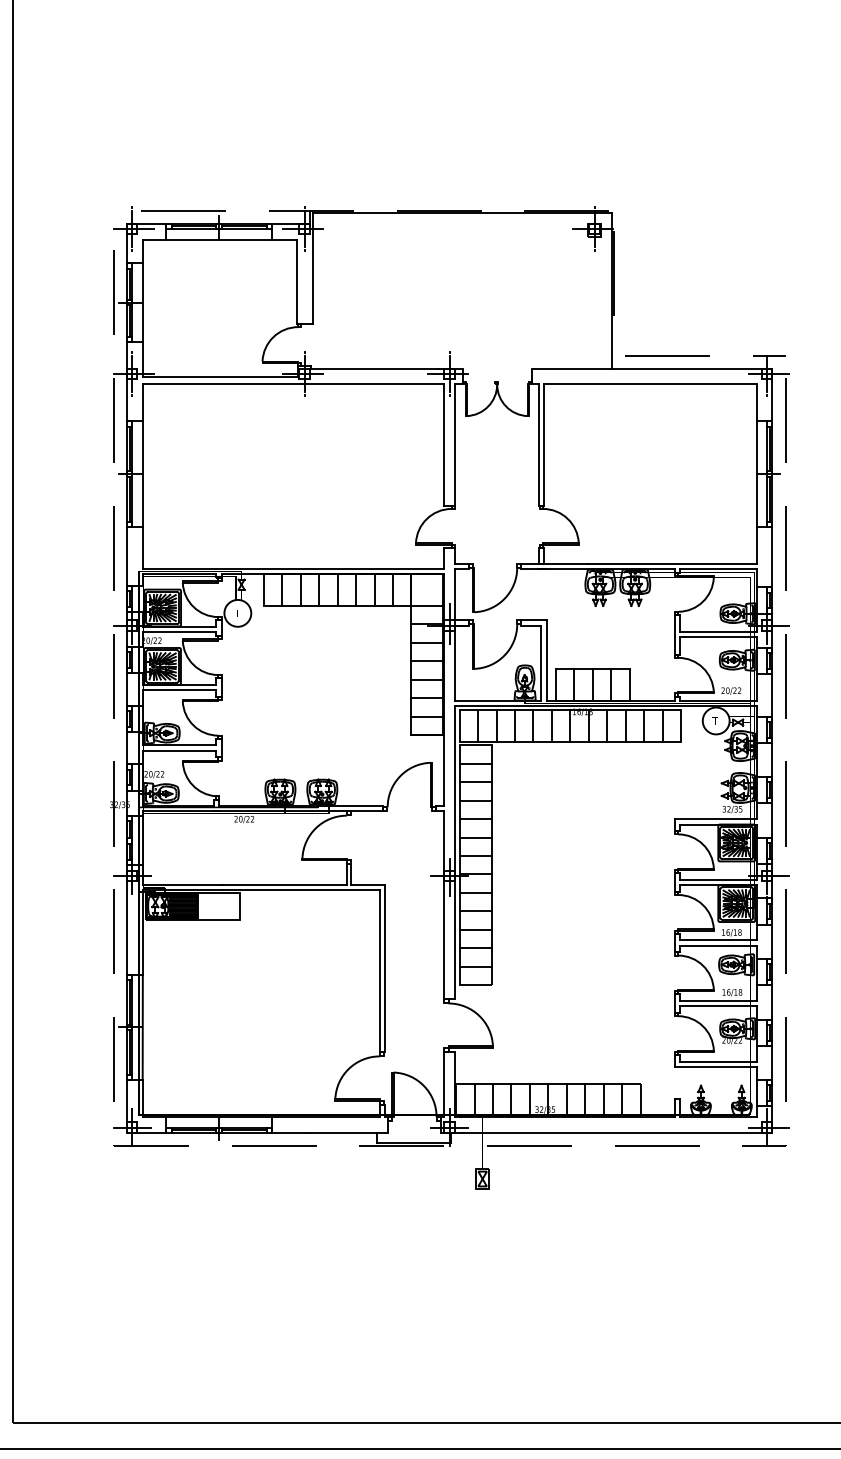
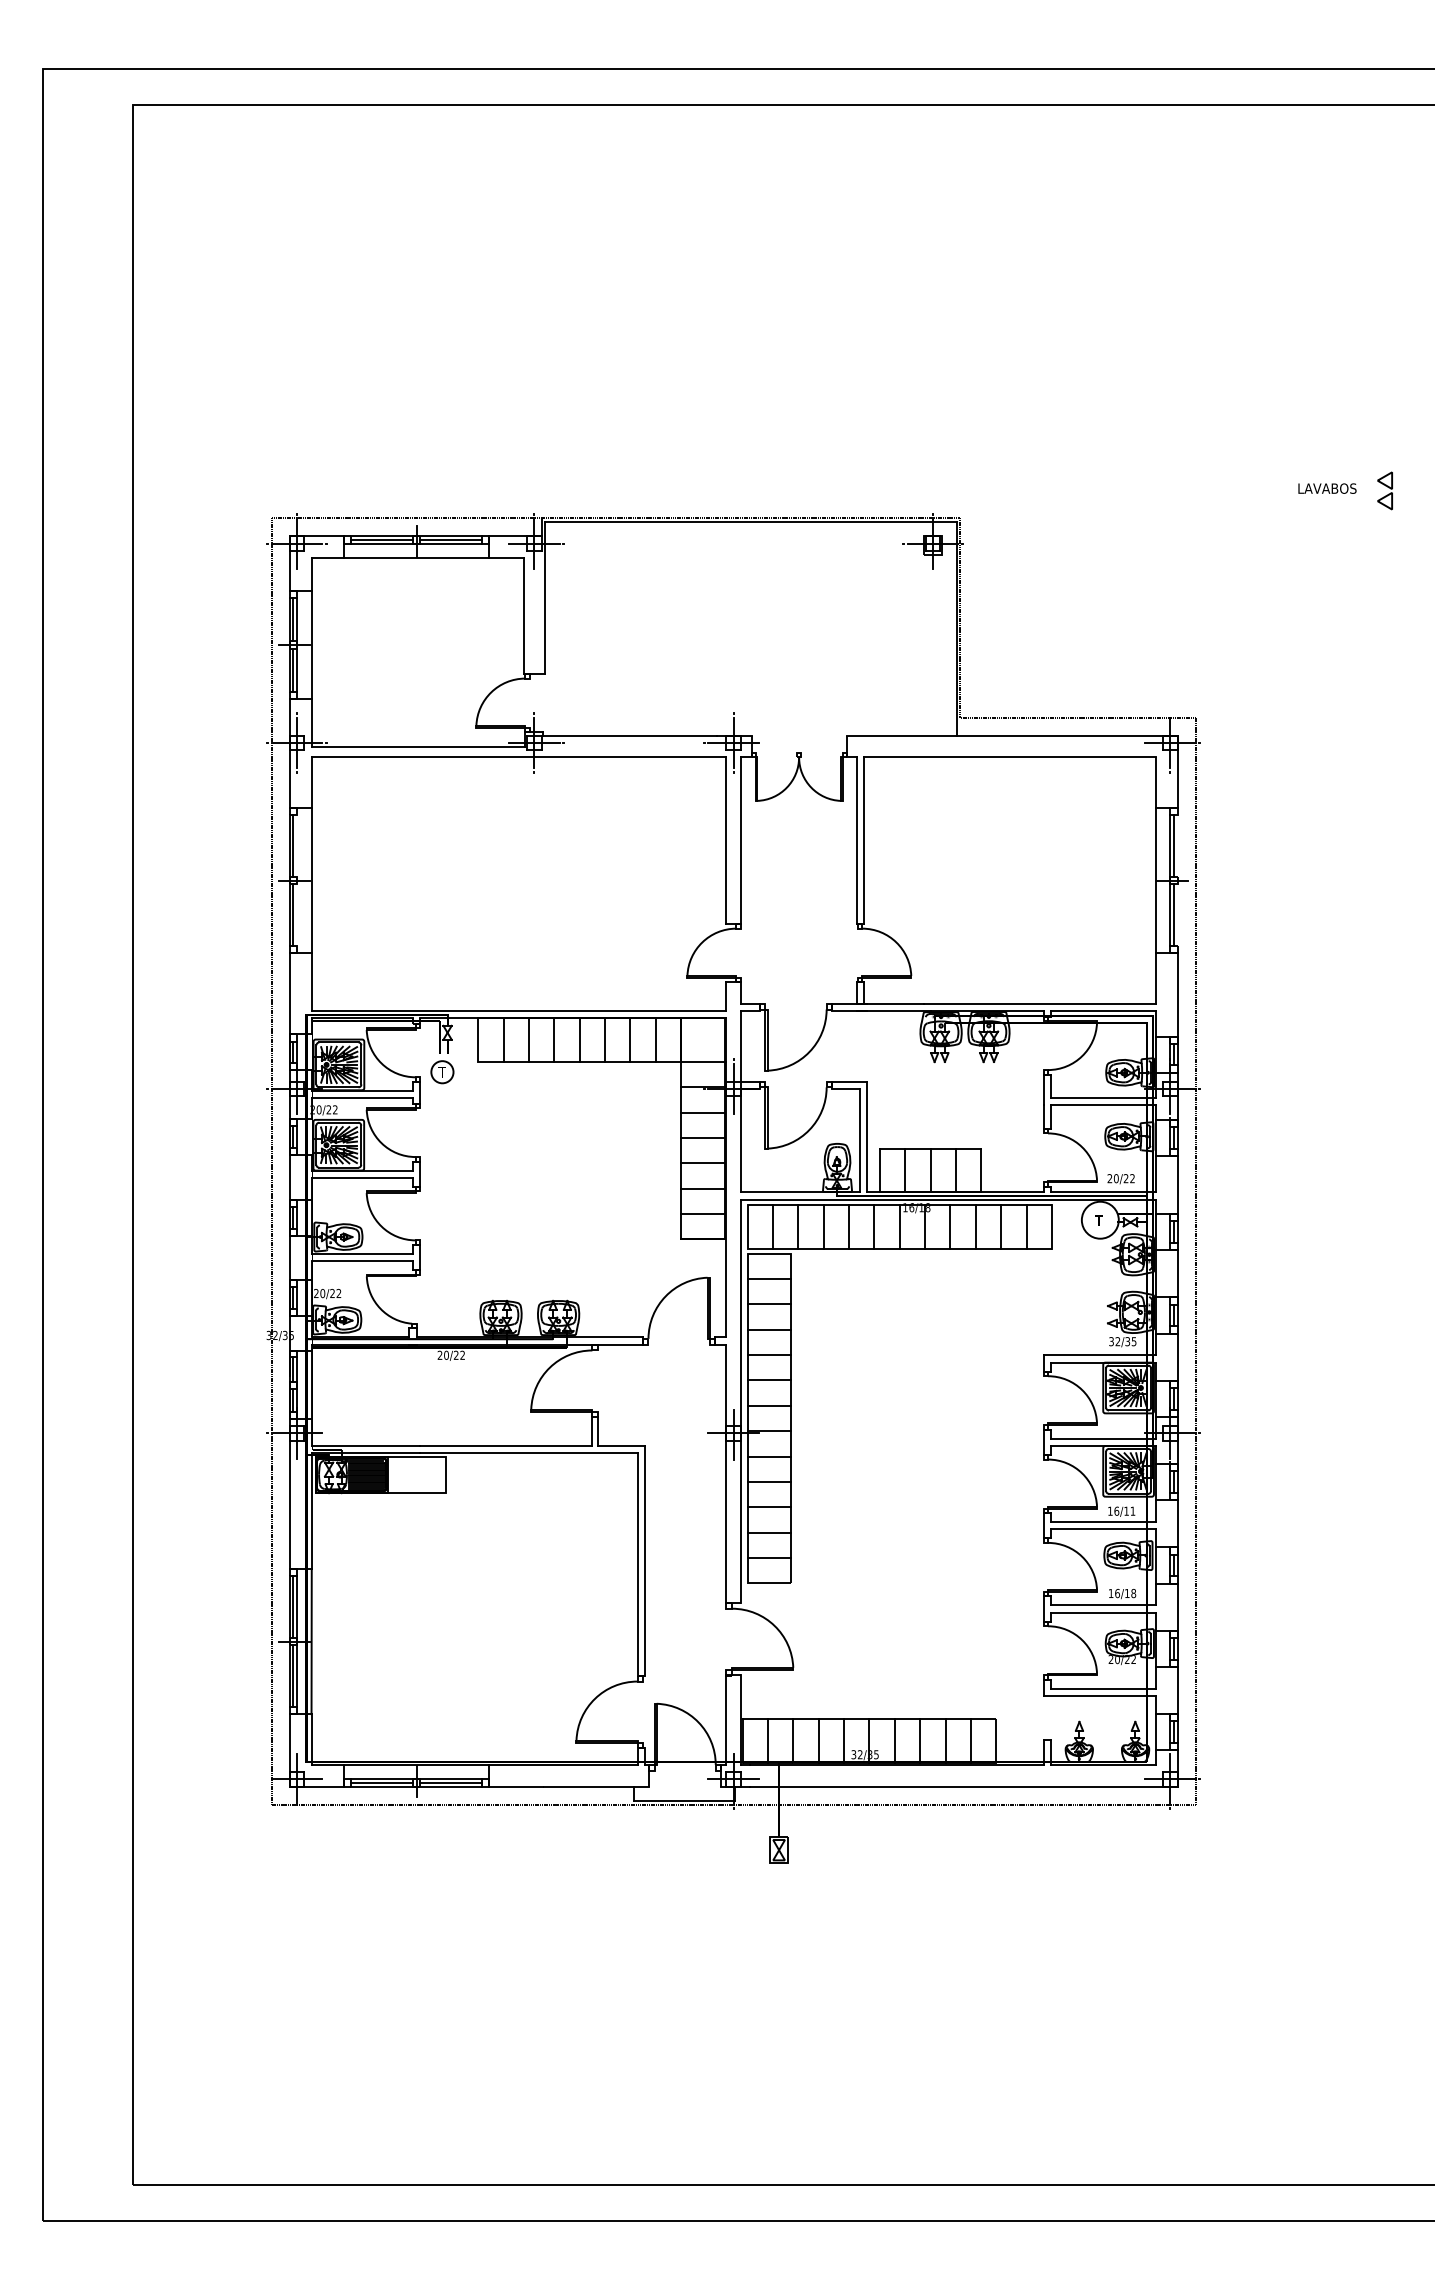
line: (132, 473) -> (297, 880), removed
line: (772, 473) -> (1177, 880), removed
circle: (237, 612) -> (441, 1071), size x0.6
text: (739, 932) -> (1132, 1510), 16/18 -> 16/11

